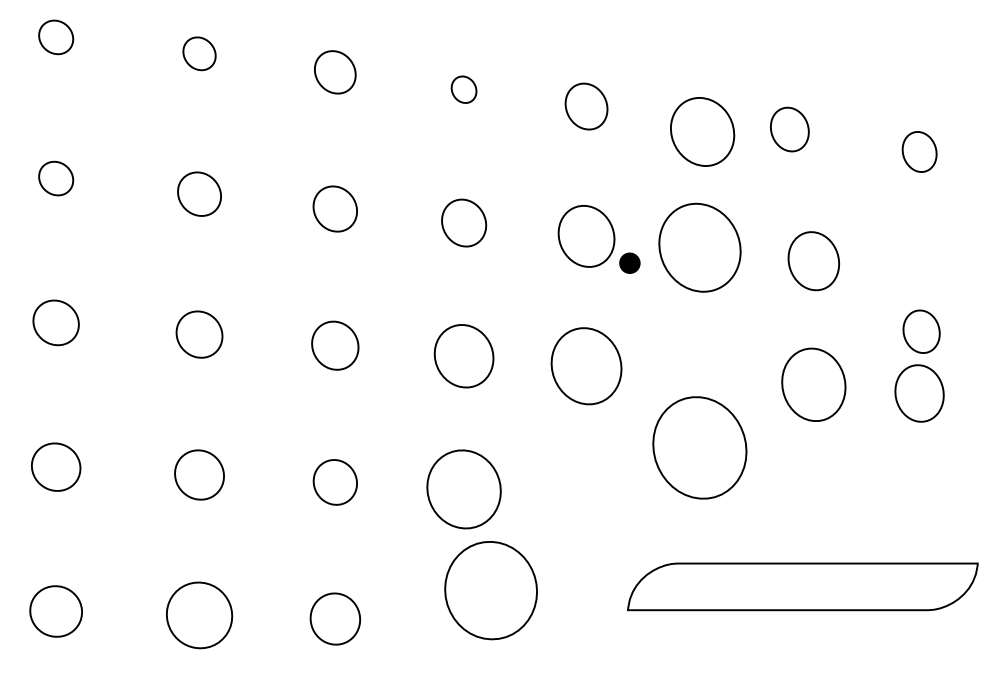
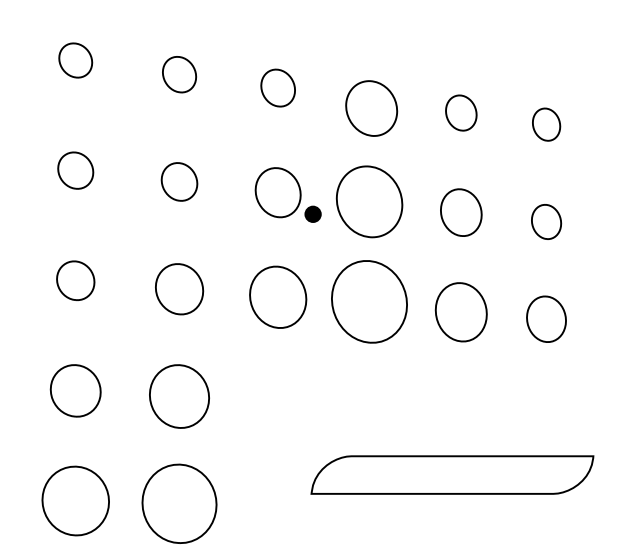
part: (463, 89) -> (179, 74), size x1.67
part: (789, 129) -> (461, 113), moved
part: (921, 331) -> (546, 221), moved
part: (699, 447) -> (369, 301), moved
part: (335, 482) -> (75, 390), size x1.43
part: (490, 590) -> (179, 503), moved
part: (335, 618) -> (75, 500), size x1.67

